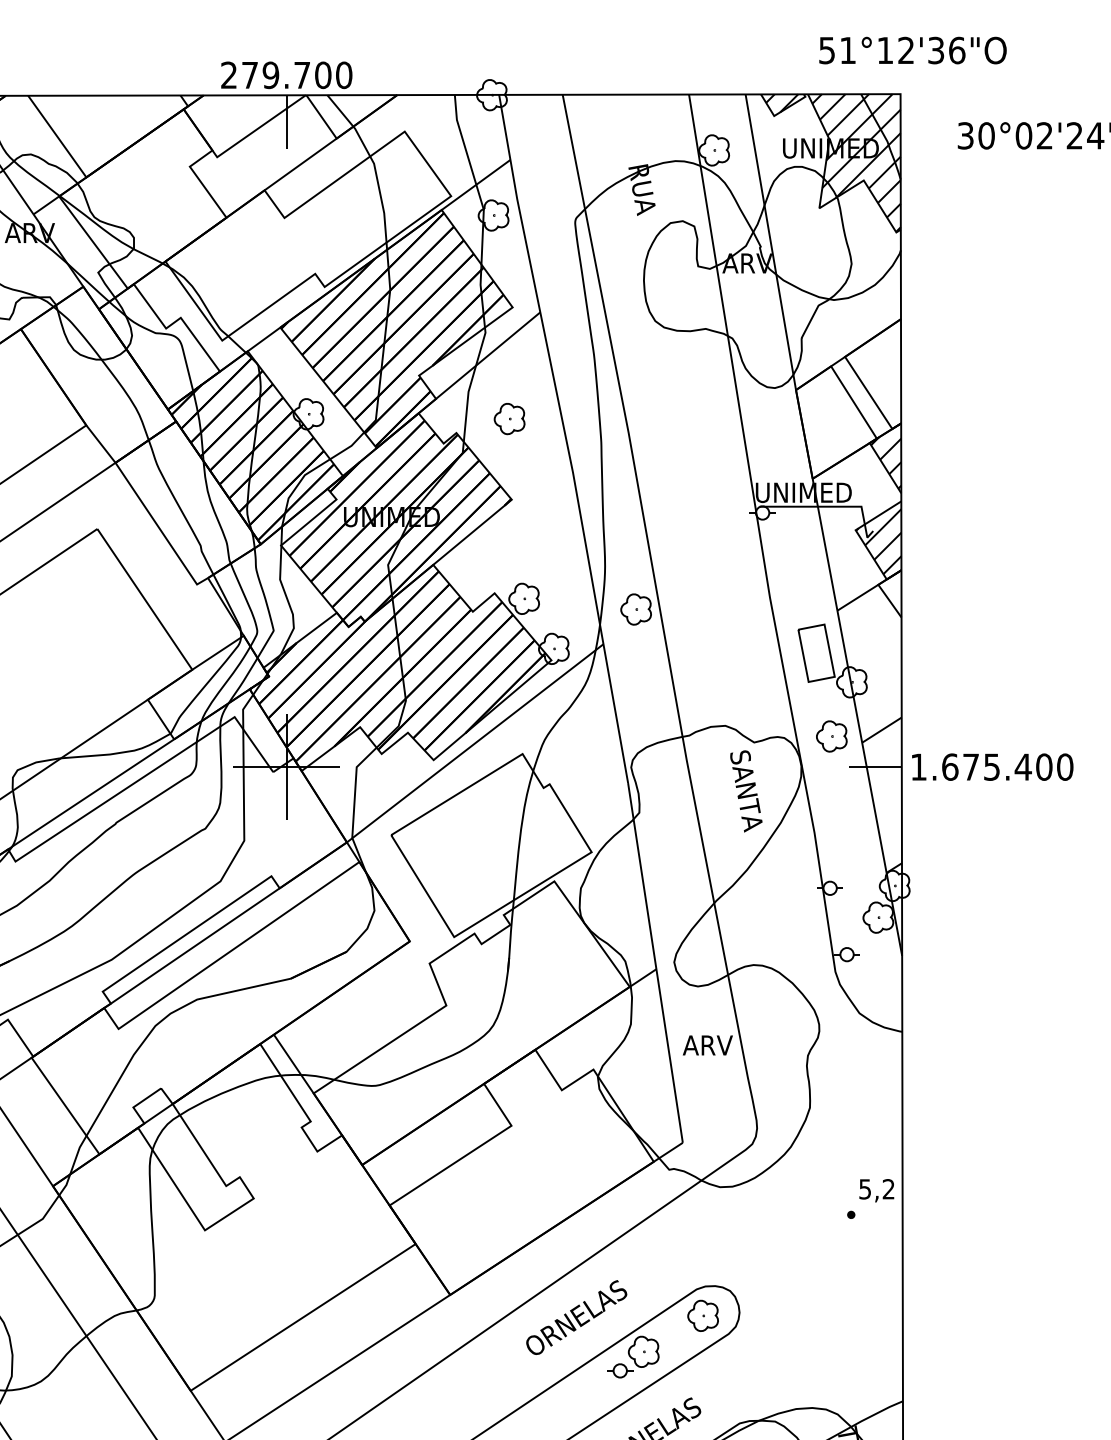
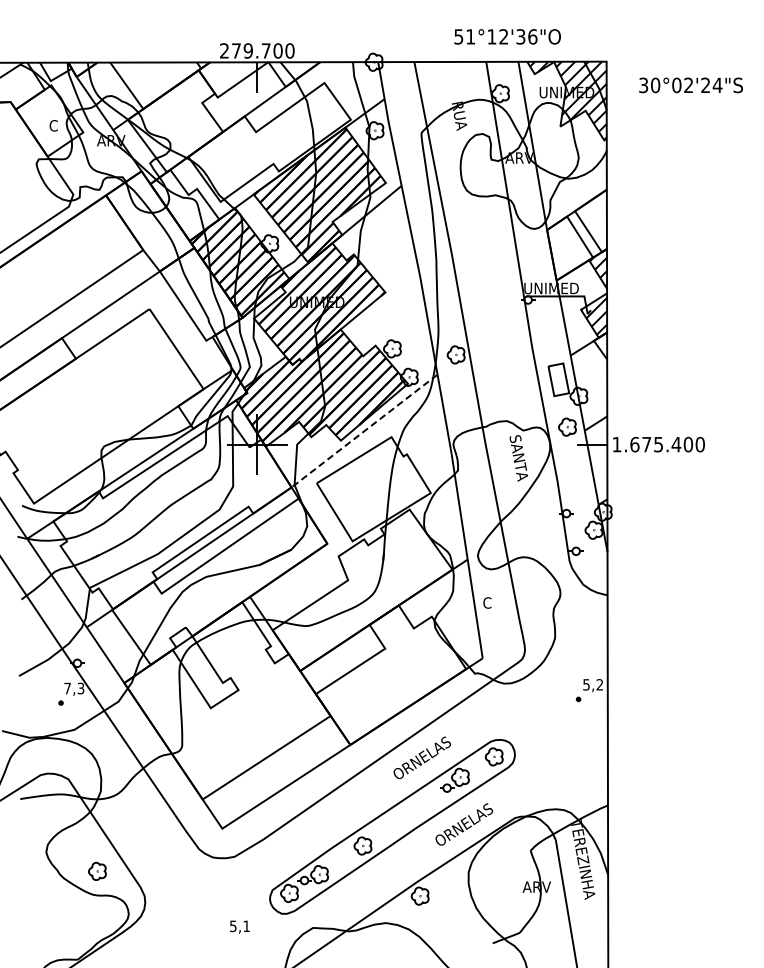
text: (912, 49) -> (507, 36), moved
part: (508, 418) -> (383, 246), removed
line: (475, 744) -> (364, 431), solid -> dashed
text: (707, 1044) -> (496, 602), ARV -> C

